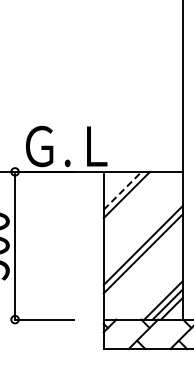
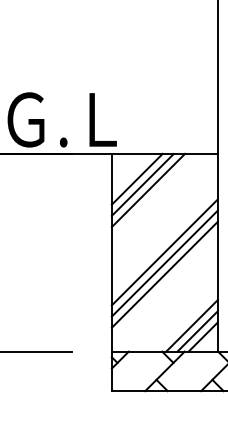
line: (122, 190) -> (137, 178), dashed -> solid
line: (130, 198) -> (147, 189), added
line: (142, 261) -> (163, 273), added

